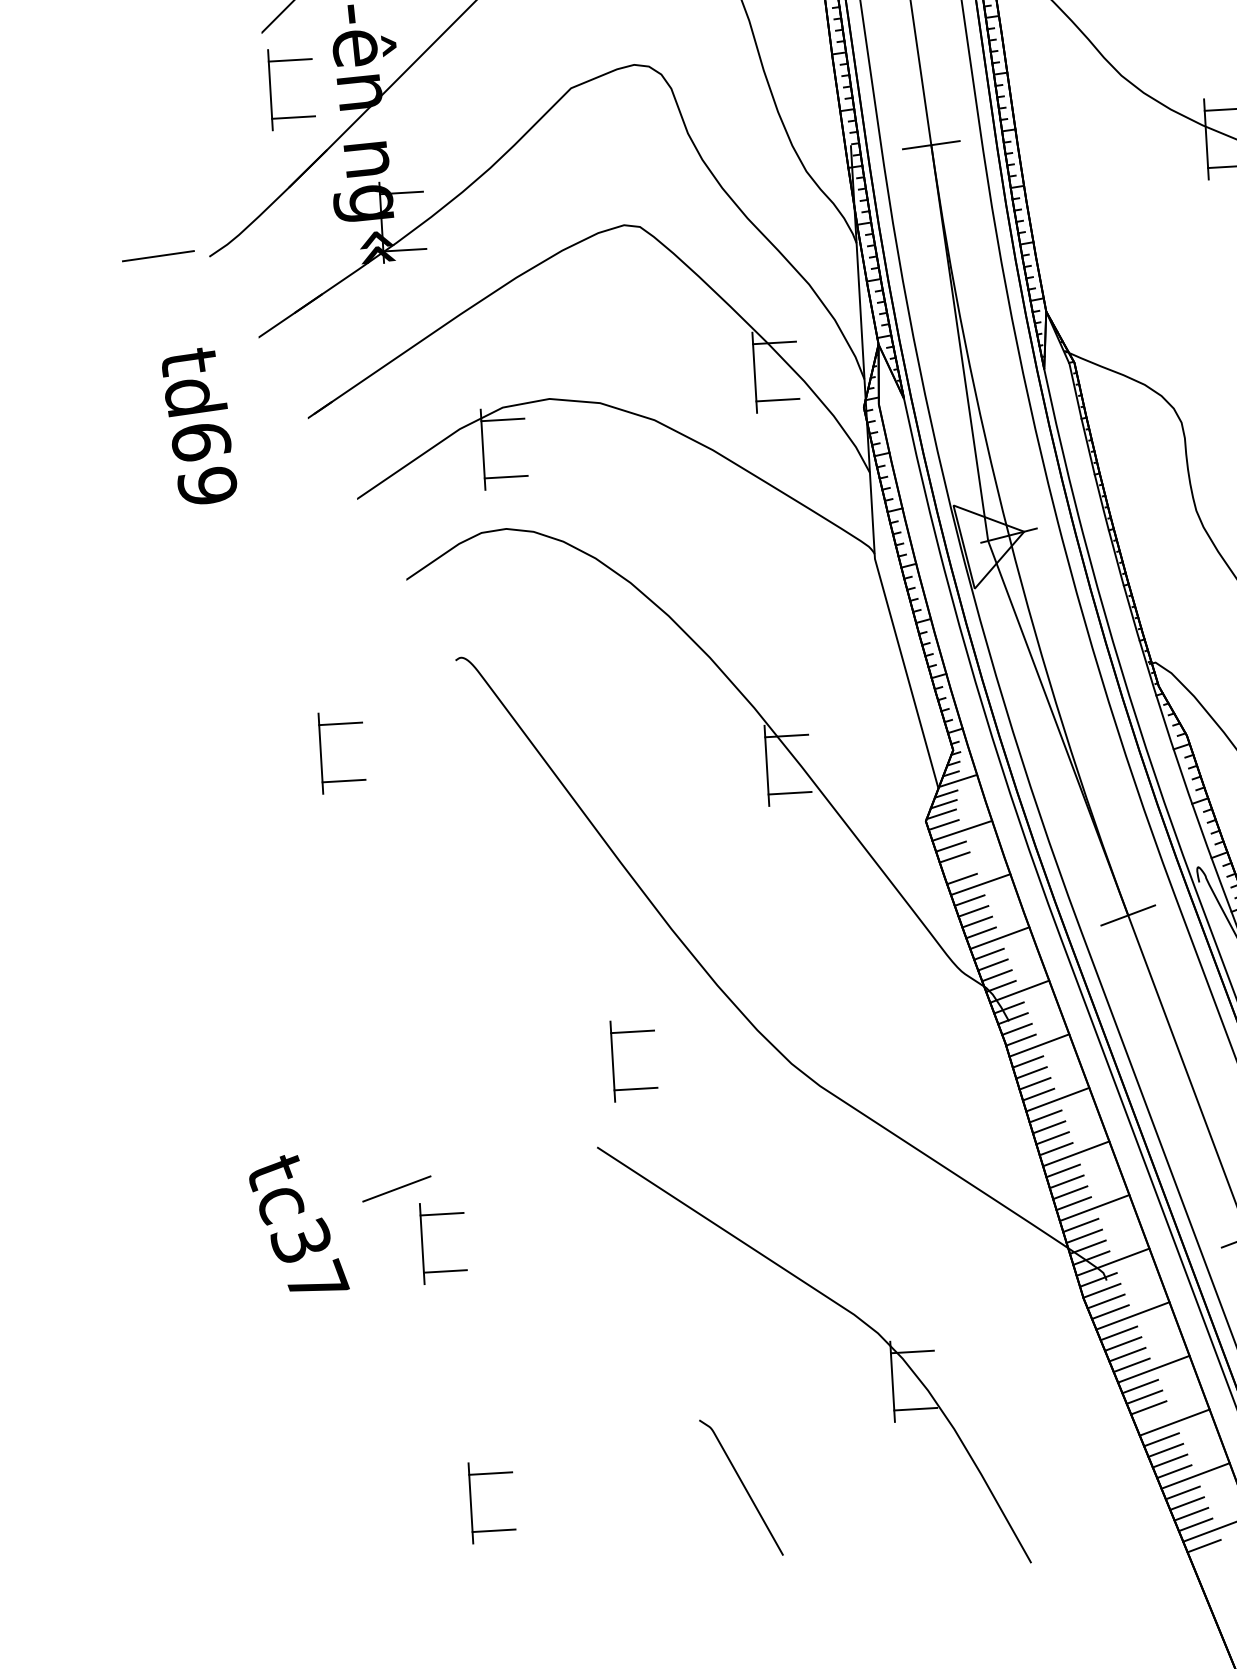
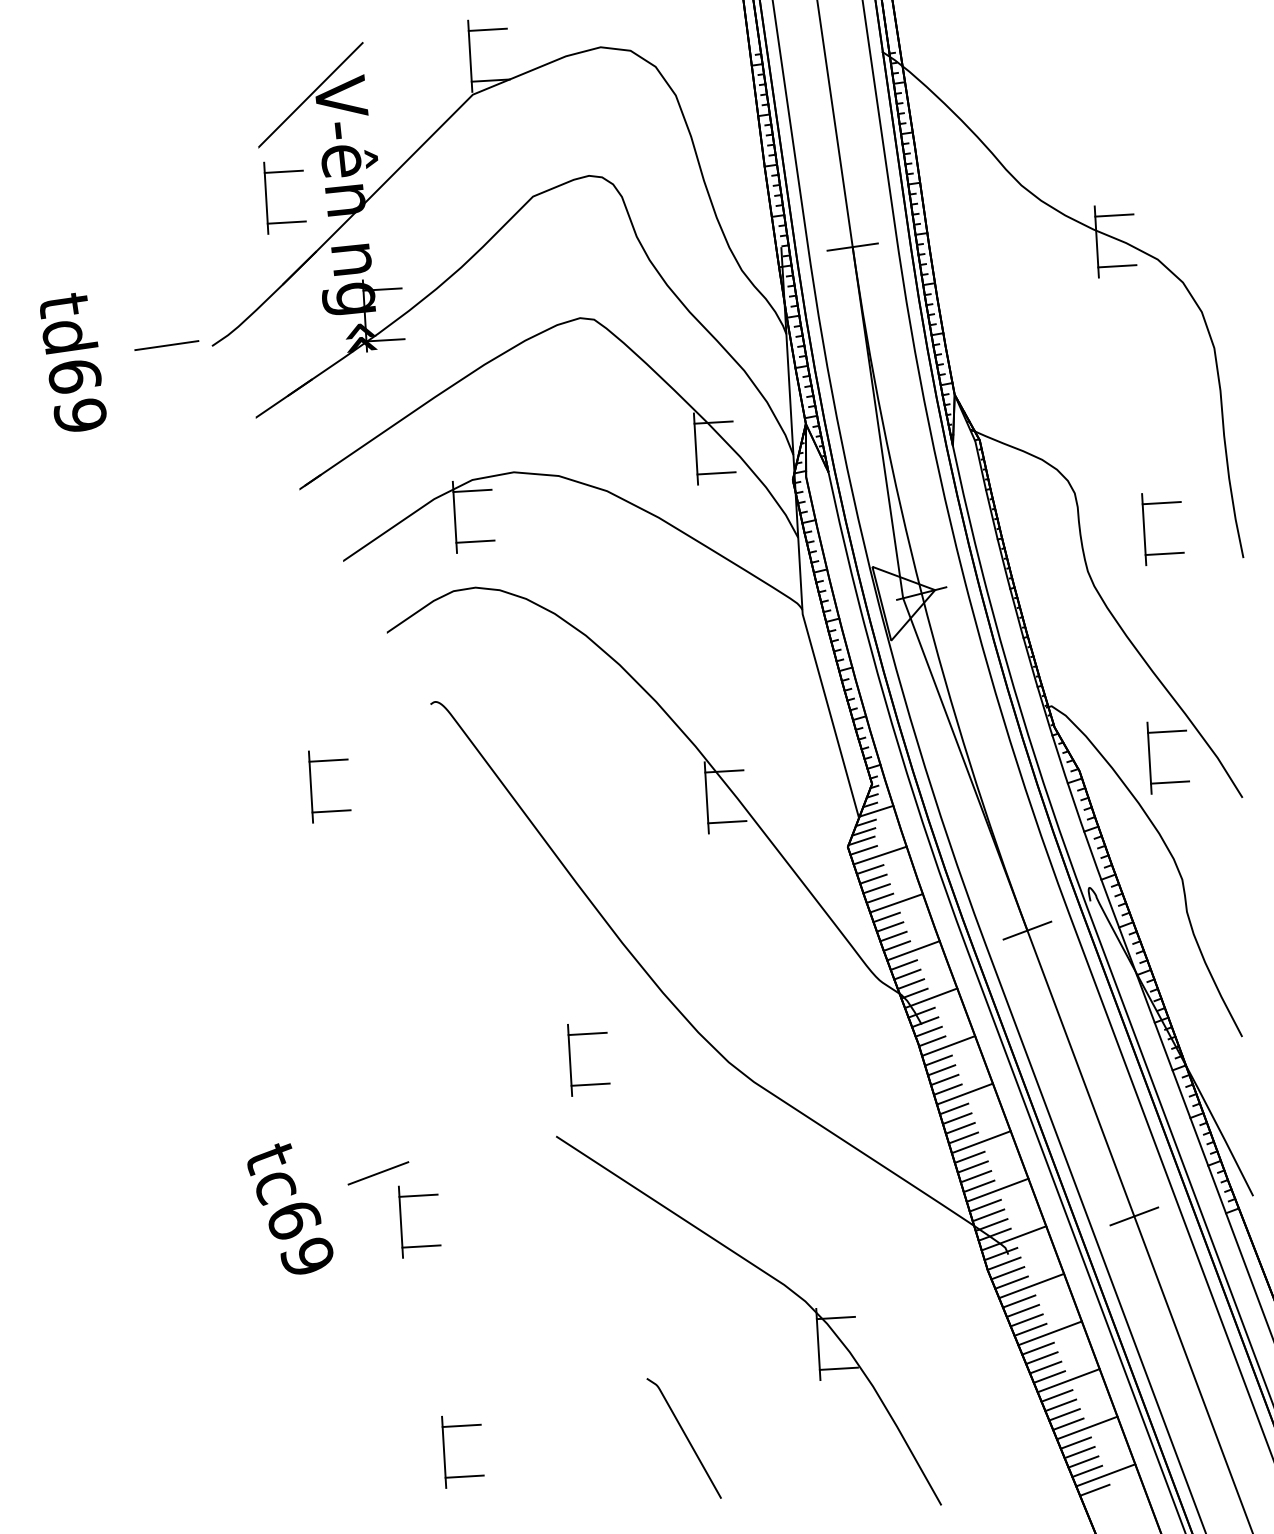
text: (199, 425) -> (73, 361), moved
line: (958, 867) -> (876, 888), added
text: (310, 1260) -> (301, 1236), tc37 -> tc69
line: (1151, 1417) -> (1048, 1376), added

